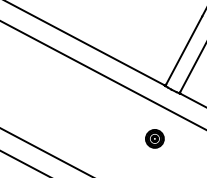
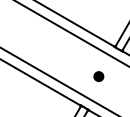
part: (154, 138) -> (98, 76), moved

